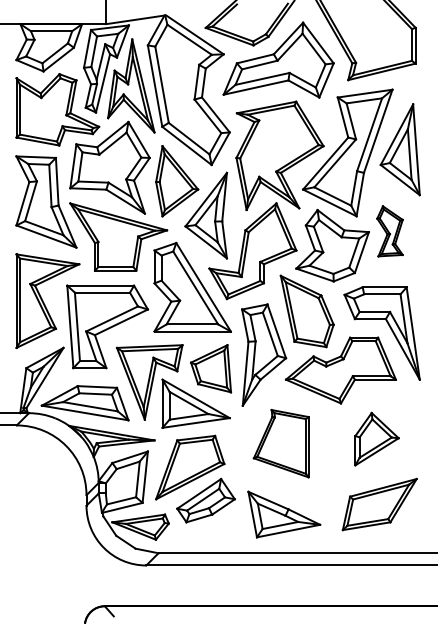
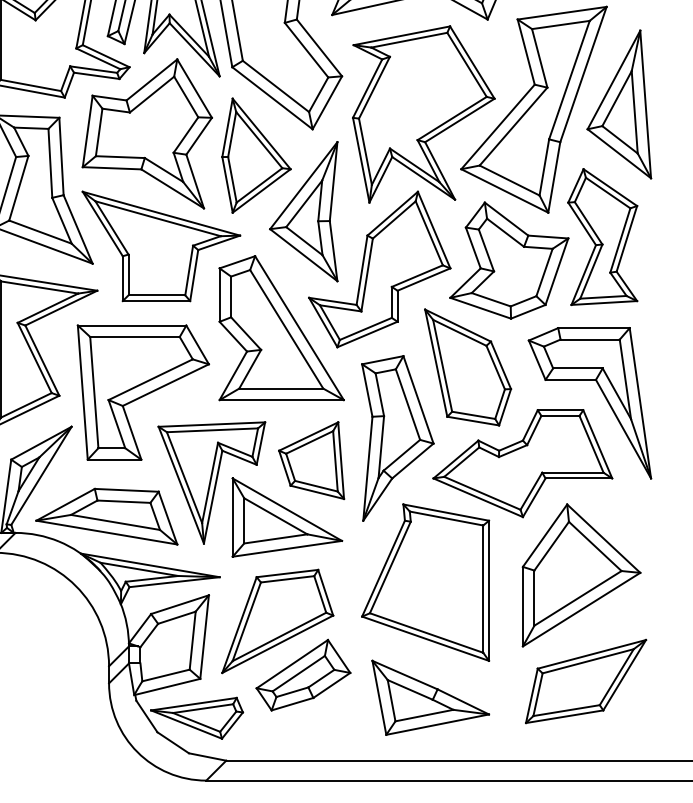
part: (389, 231) -> (601, 237), size x1.67
part: (376, 438) -> (580, 574), size x1.67
part: (281, 443) -> (426, 582), size x1.43

